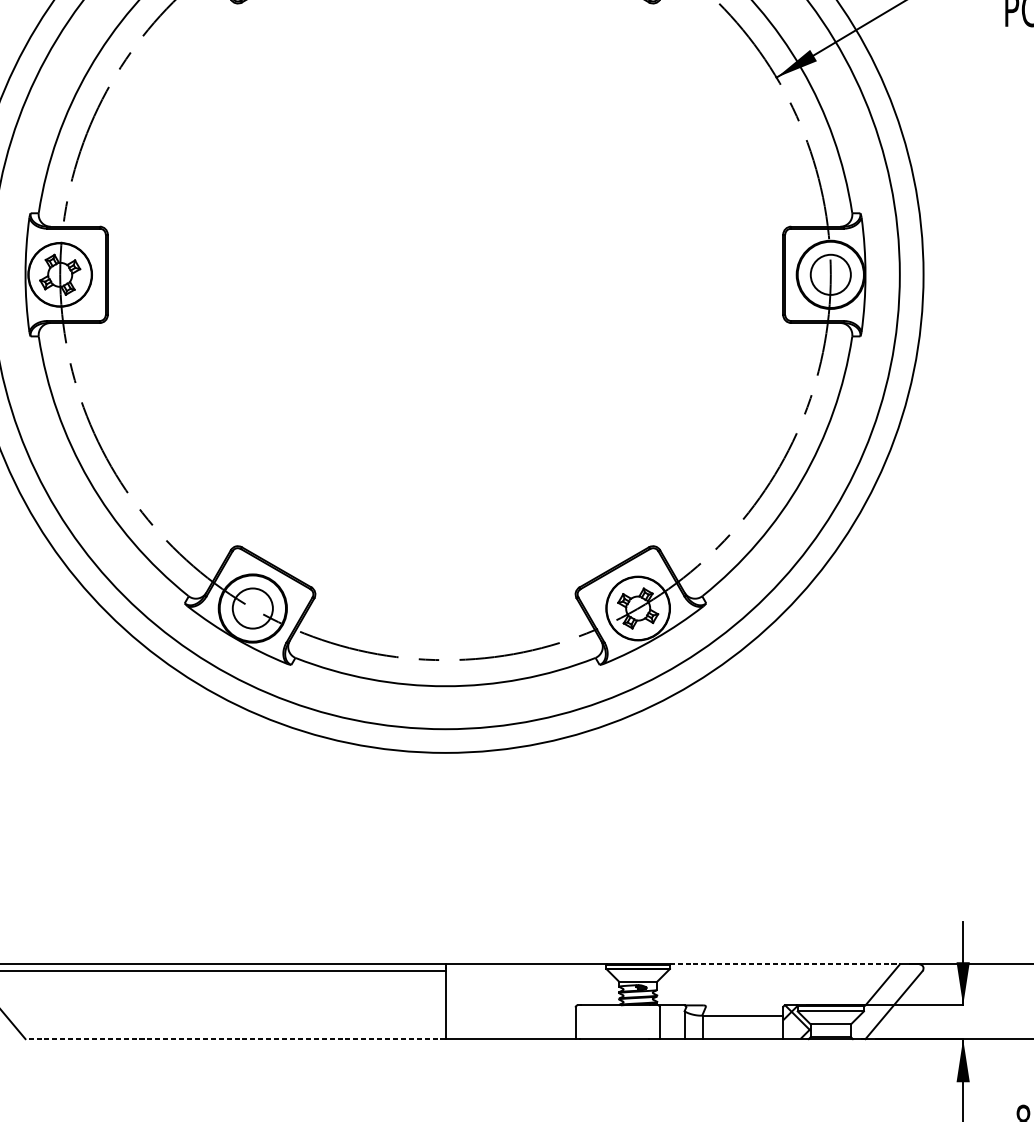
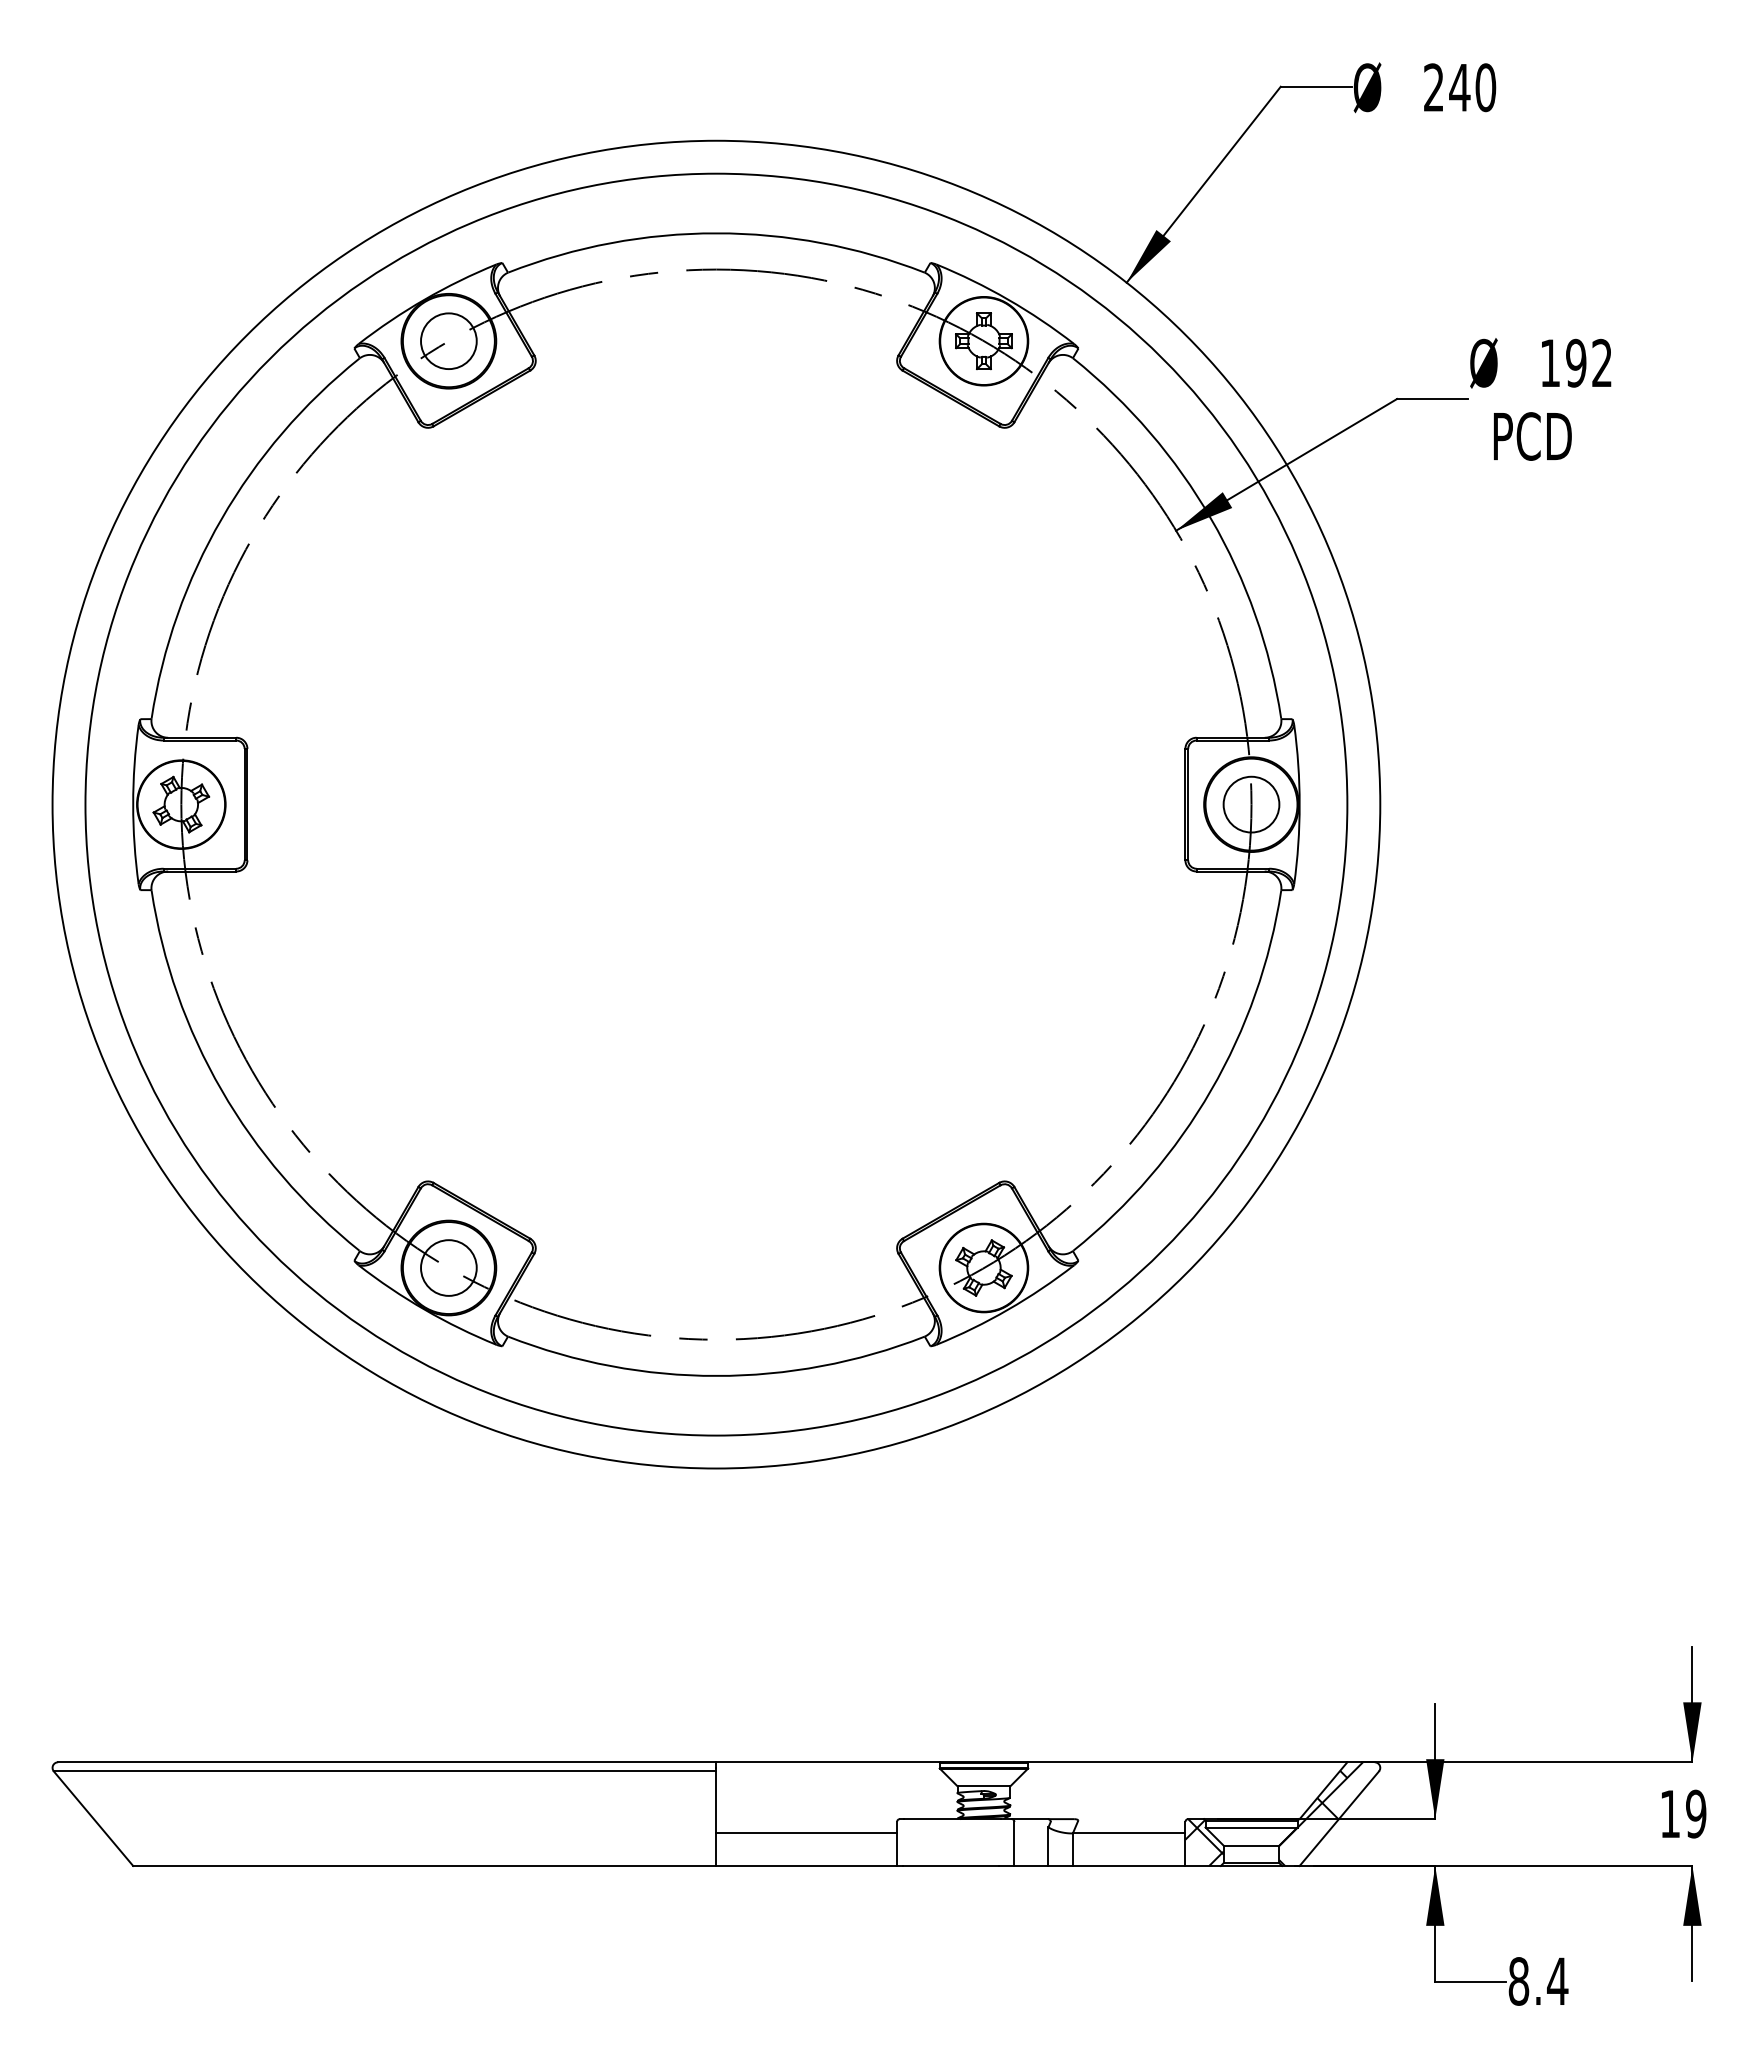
line: (784, 964) -> (1187, 1762), dashed -> solid
hatch: (881, 1001) -> (1321, 1813), added
line: (510, 1015) -> (806, 1833), added
line: (235, 1038) -> (424, 1865), dashed -> solid

